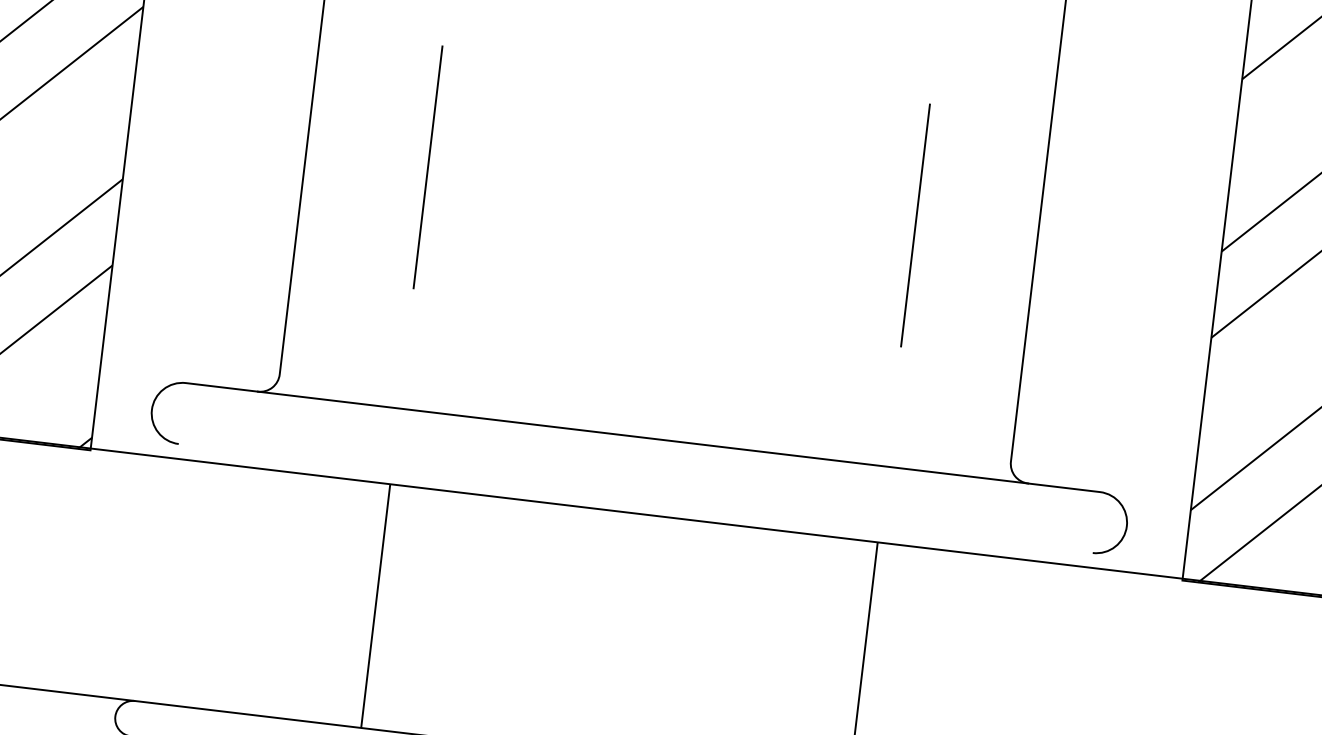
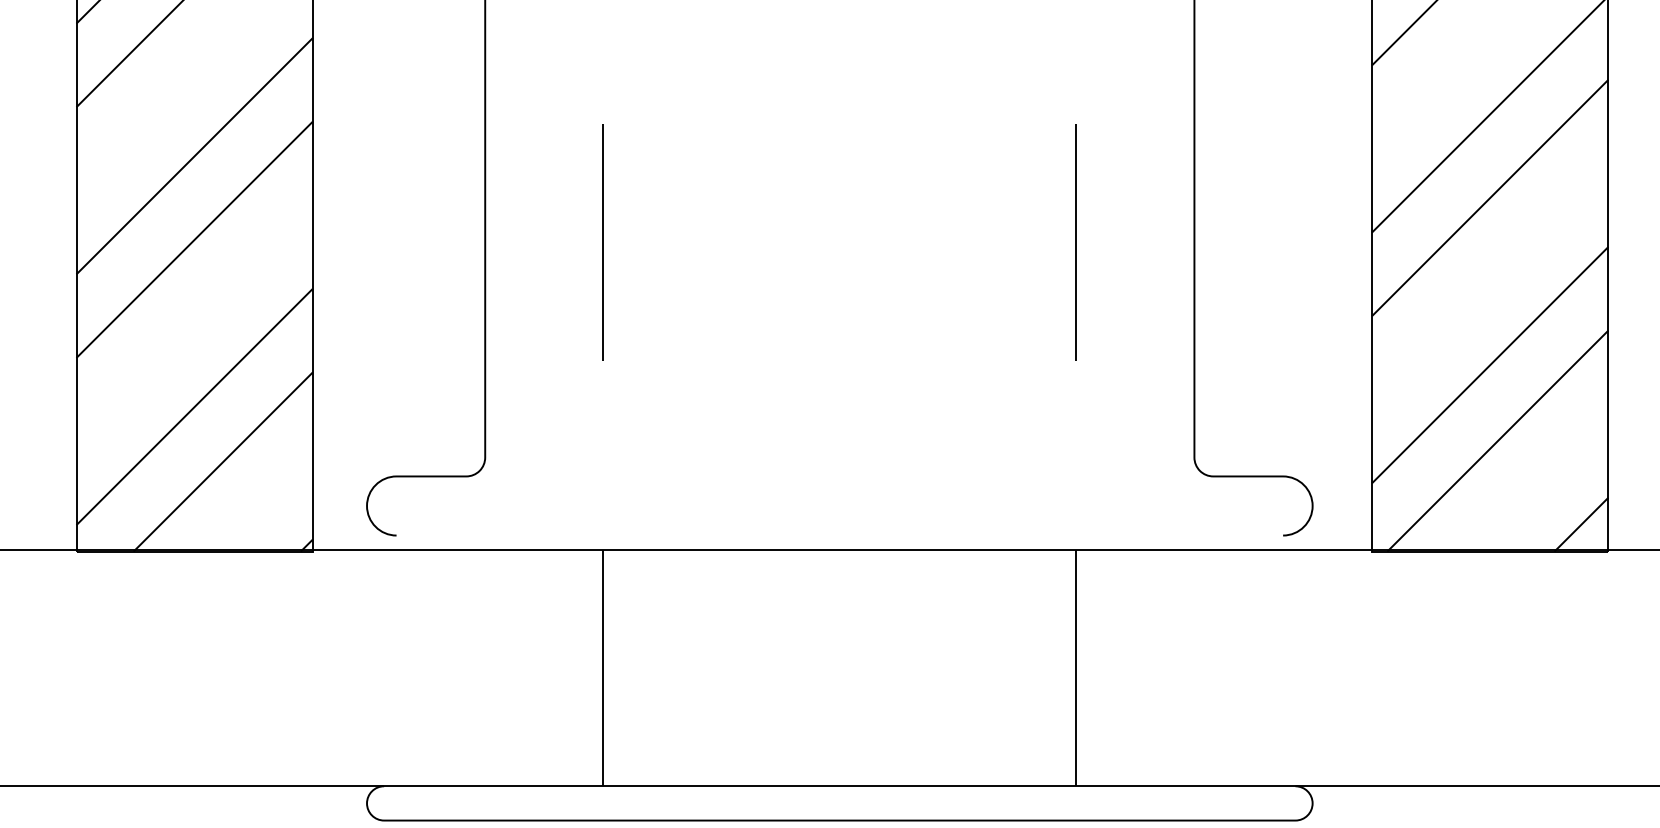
line: (642, 437) -> (839, 476), removed

